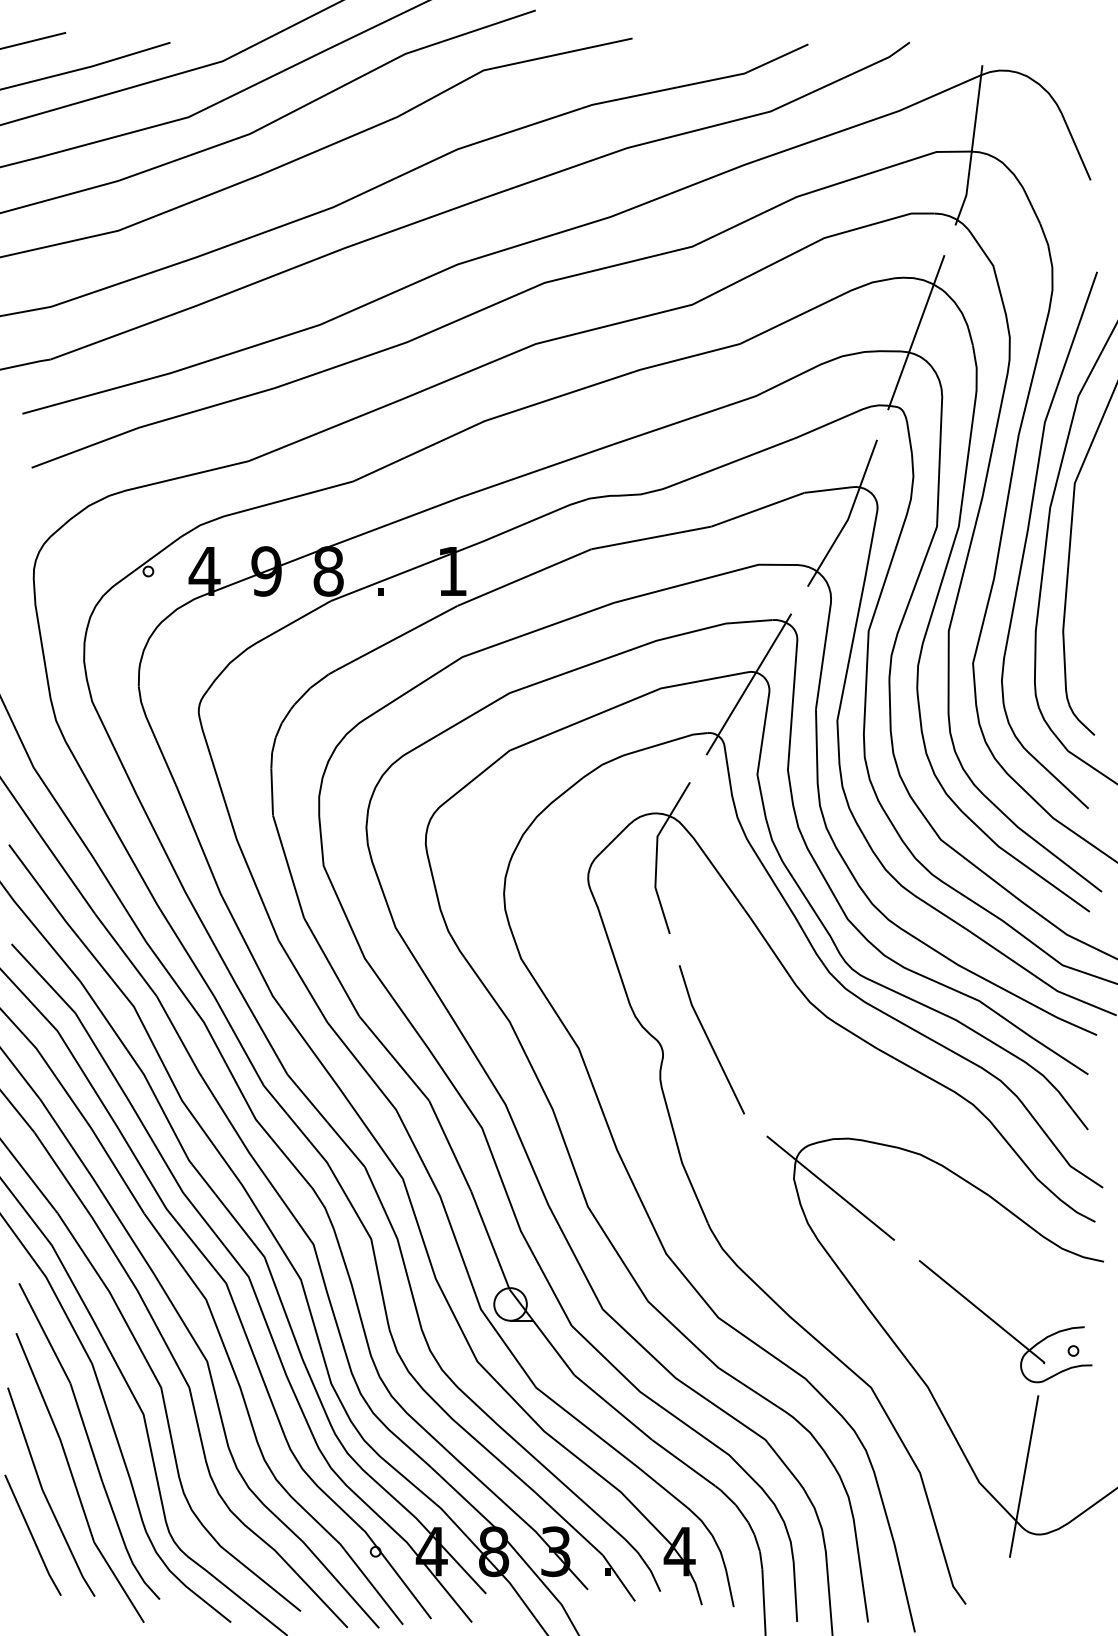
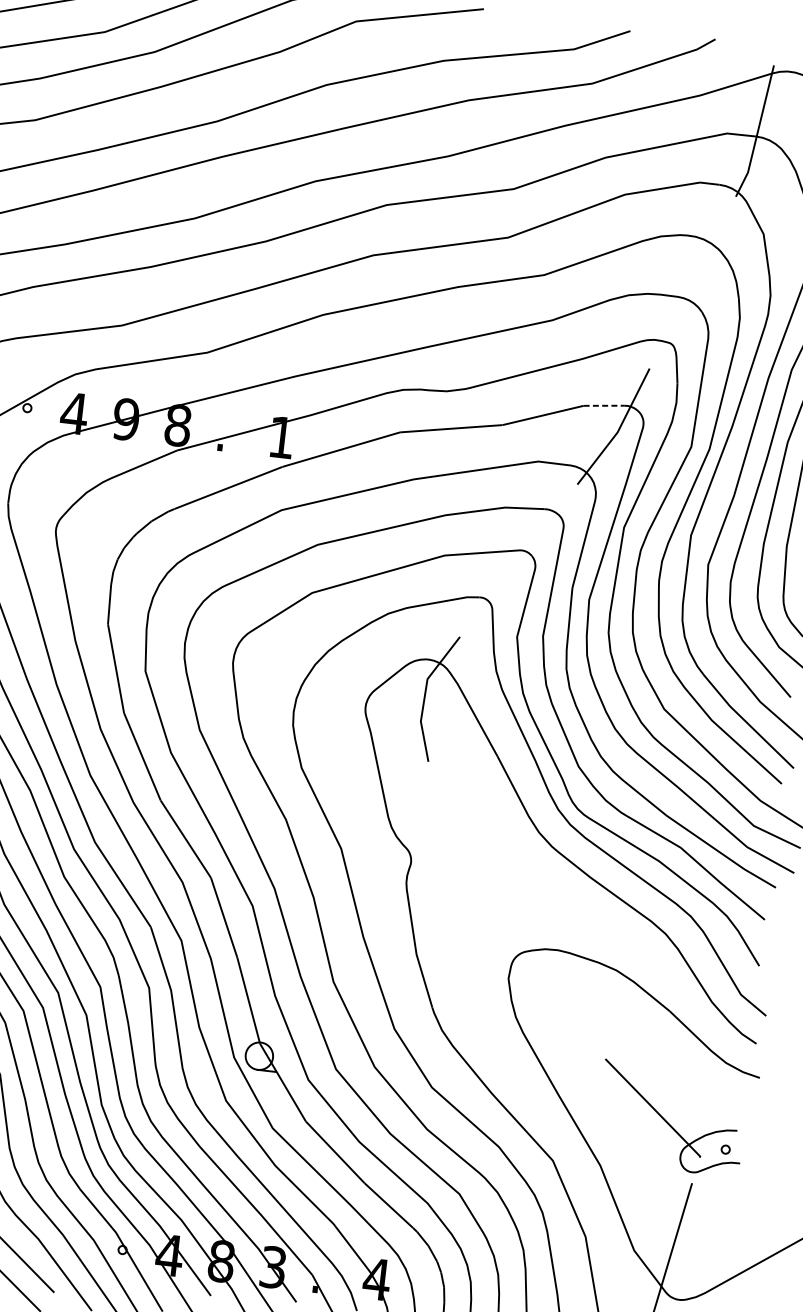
line: (916, 332) -> (692, 282), removed
line: (829, 489) -> (605, 405), solid -> dashed
line: (748, 684) -> (518, 560), removed
line: (709, 1039) -> (451, 853), removed
line: (830, 1187) -> (538, 989), removed

